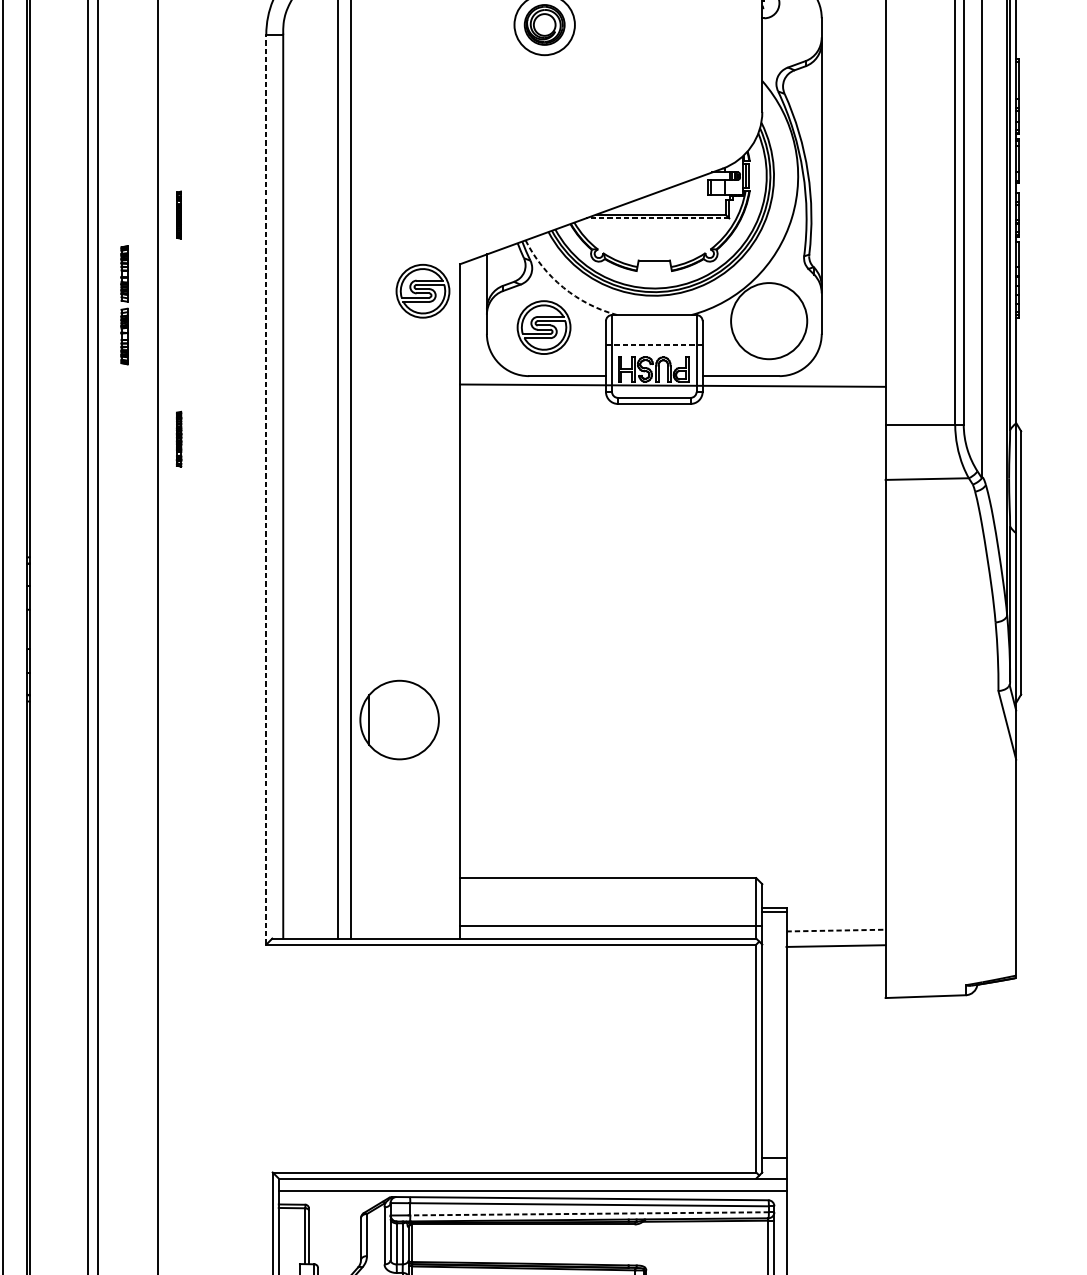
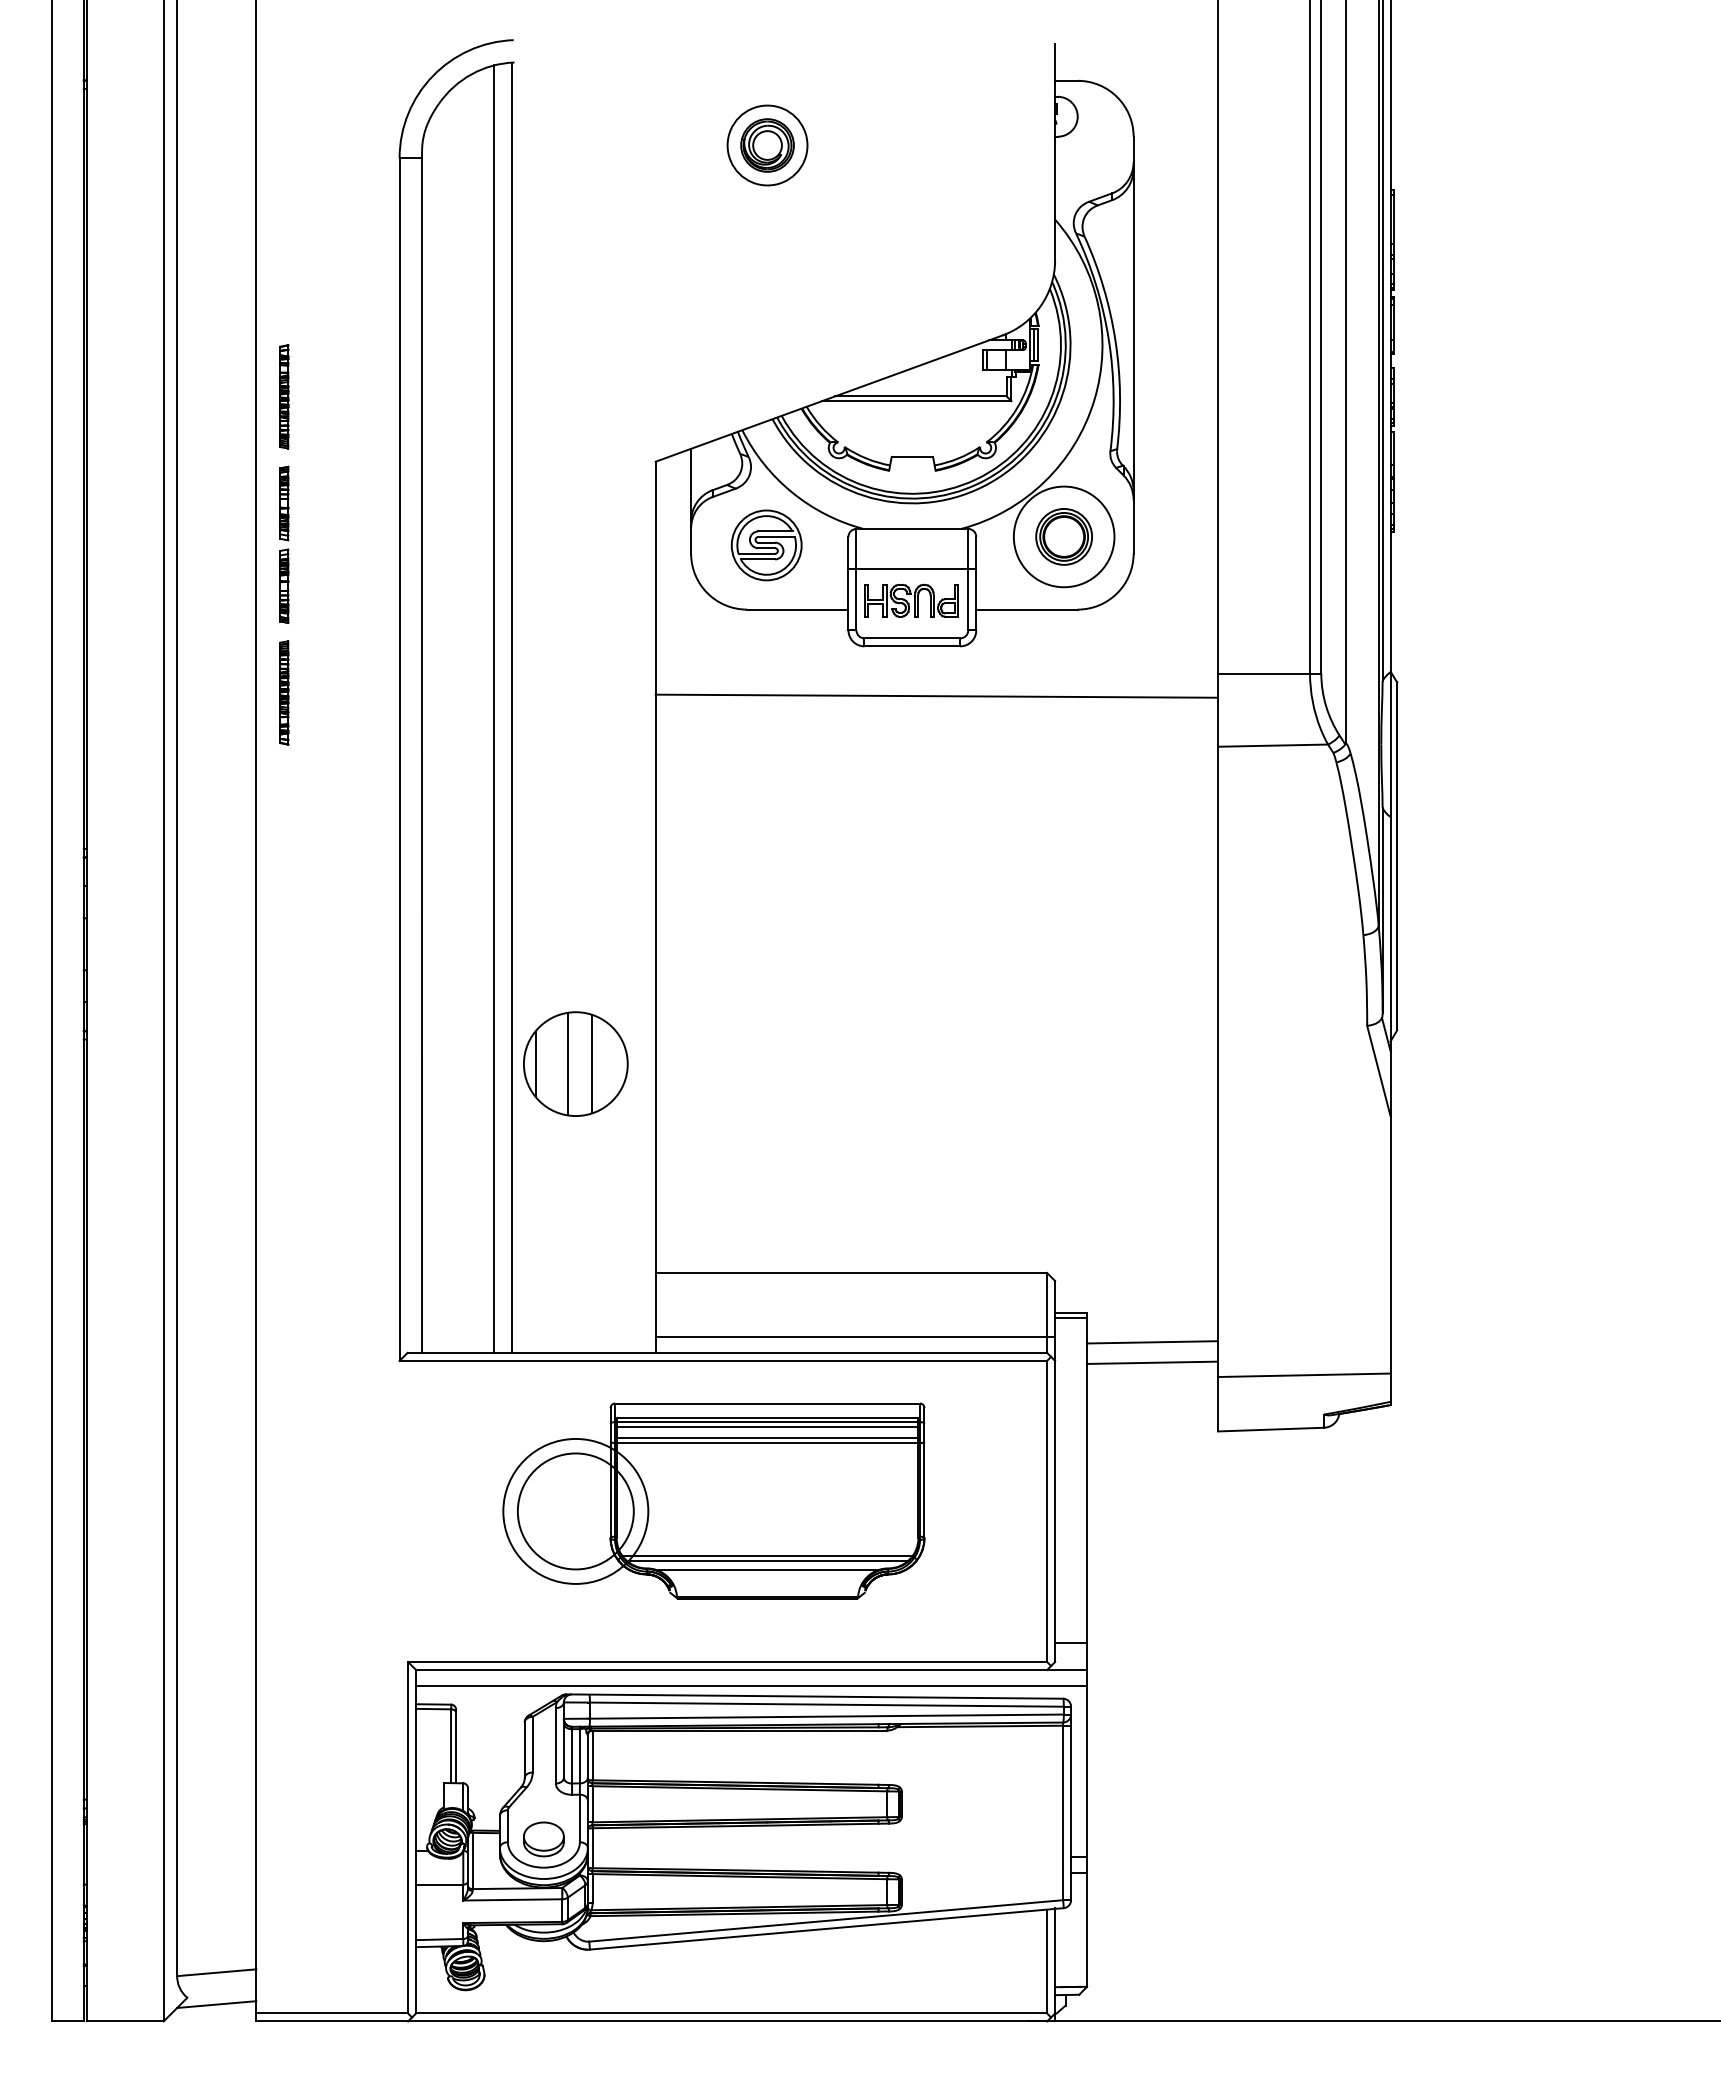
part: (179, 214) -> (284, 396), size x1.67
line: (657, 218) -> (916, 401), dashed -> solid
arc: (563, 287) -> (792, 492), dashed -> solid
part: (422, 291) -> (606, 497), removed
part: (124, 304) -> (284, 544), moved
part: (768, 320) -> (1063, 536), added
line: (654, 345) -> (912, 568), dashed -> solid
line: (672, 385) -> (936, 695), moved
part: (179, 438) -> (284, 692), size x1.43
line: (266, 489) -> (399, 759), dashed -> solid
line: (393, 719) -> (567, 1063), added
line: (411, 719) -> (591, 1063), added
line: (836, 930) -> (1152, 1342), dashed -> solid
line: (951, 955) -> (1304, 1375), added
part: (503, 1050) -> (713, 1500), added
line: (589, 1213) -> (826, 1716), dashed -> solid

